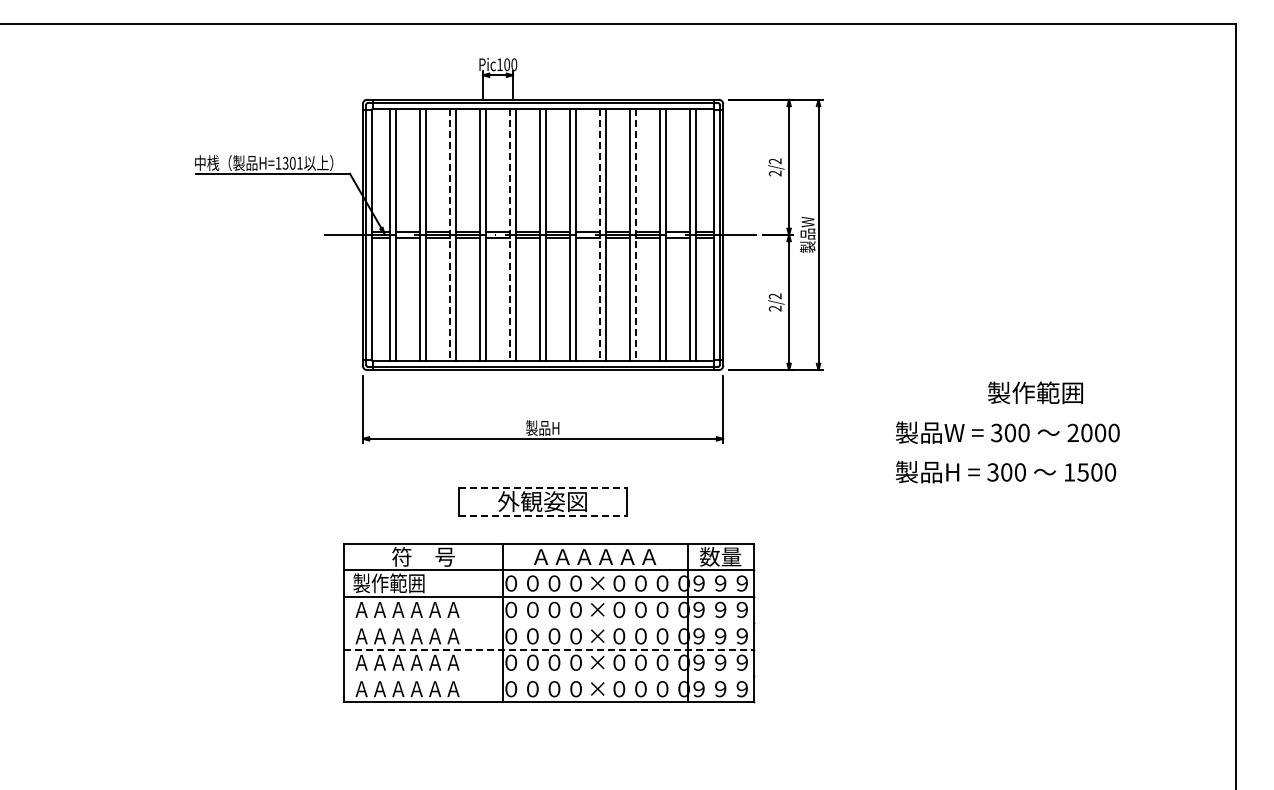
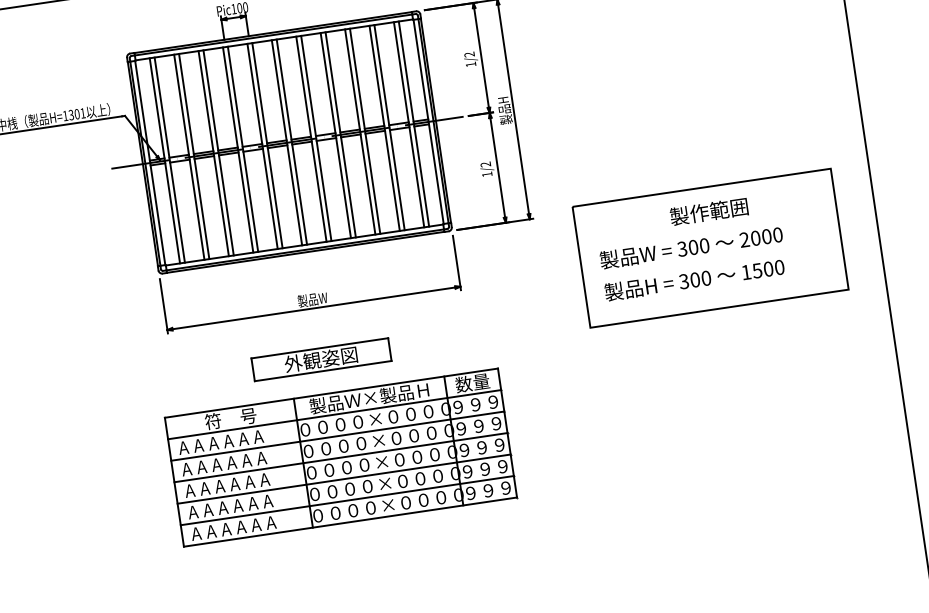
text: (774, 173) -> (470, 64), 2/2 -> 1/2
text: (807, 234) -> (504, 110), 製品W -> 製品H
line: (450, 235) -> (214, 154), dashed -> solid
line: (510, 235) -> (263, 146), dashed -> solid
line: (600, 235) -> (336, 136), dashed -> solid
line: (636, 235) -> (365, 131), dashed -> solid
text: (774, 308) -> (486, 174), 2/2 -> 1/2
text: (543, 427) -> (312, 299), 製品H -> 製品W
part: (1030, 436) -> (710, 247), added
line: (543, 487) -> (320, 347), dashed -> solid
line: (543, 515) -> (323, 370), dashed -> solid
text: (593, 556) -> (369, 398), ＡＡＡＡＡＡ -> 製品Ｗ×製品Ｈ
text: (406, 583) -> (220, 442), 製作範囲 -> ＡＡＡＡＡＡ
line: (548, 623) -> (340, 457), added
line: (549, 649) -> (344, 478), dashed -> solid
line: (548, 676) -> (346, 501), added

